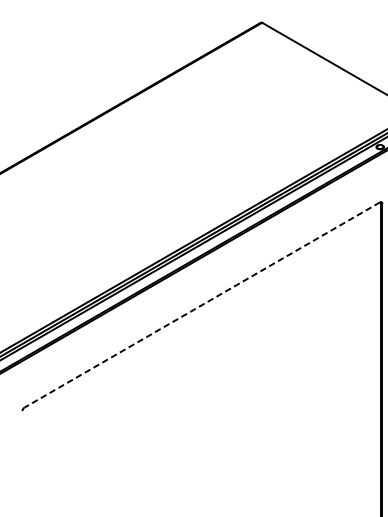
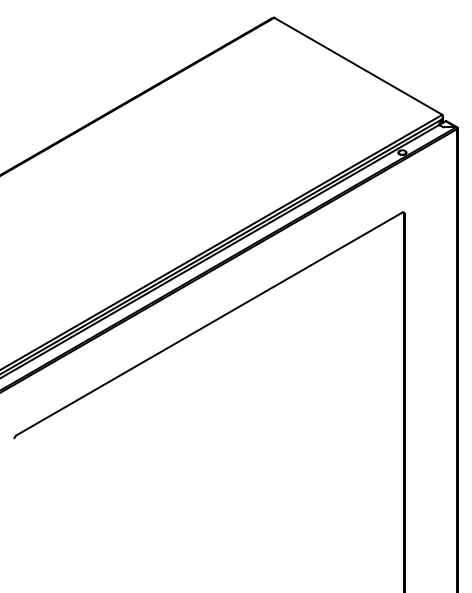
line: (202, 304) -> (209, 323), dashed -> solid

